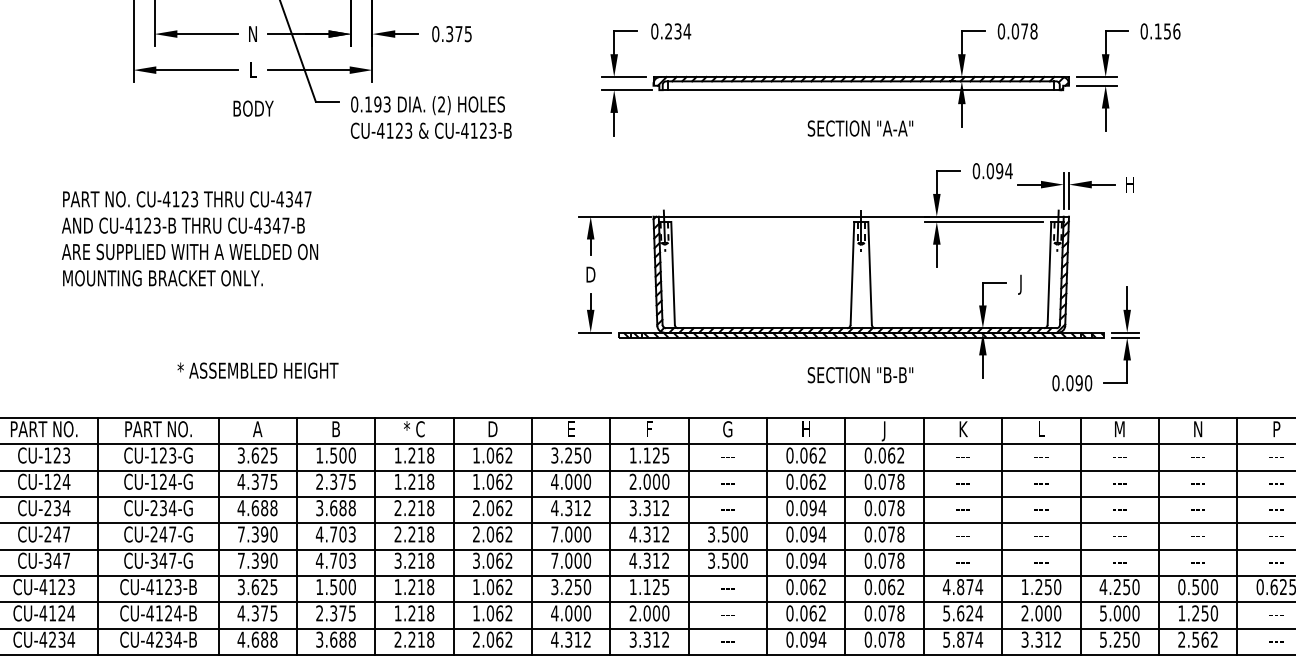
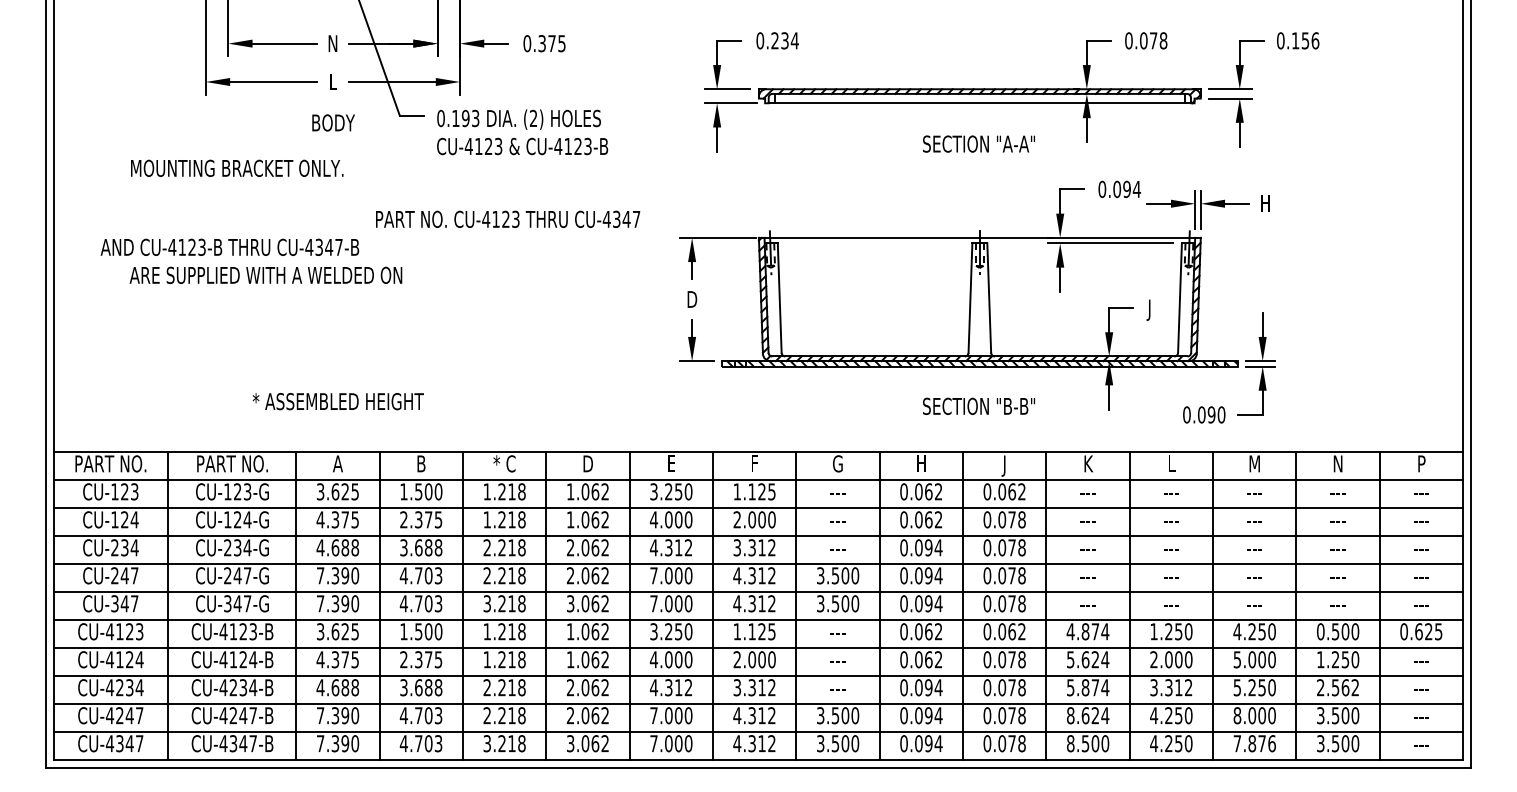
text: (187, 198) -> (508, 218), moved
text: (182, 224) -> (229, 246), moved
text: (163, 277) -> (237, 167), moved

